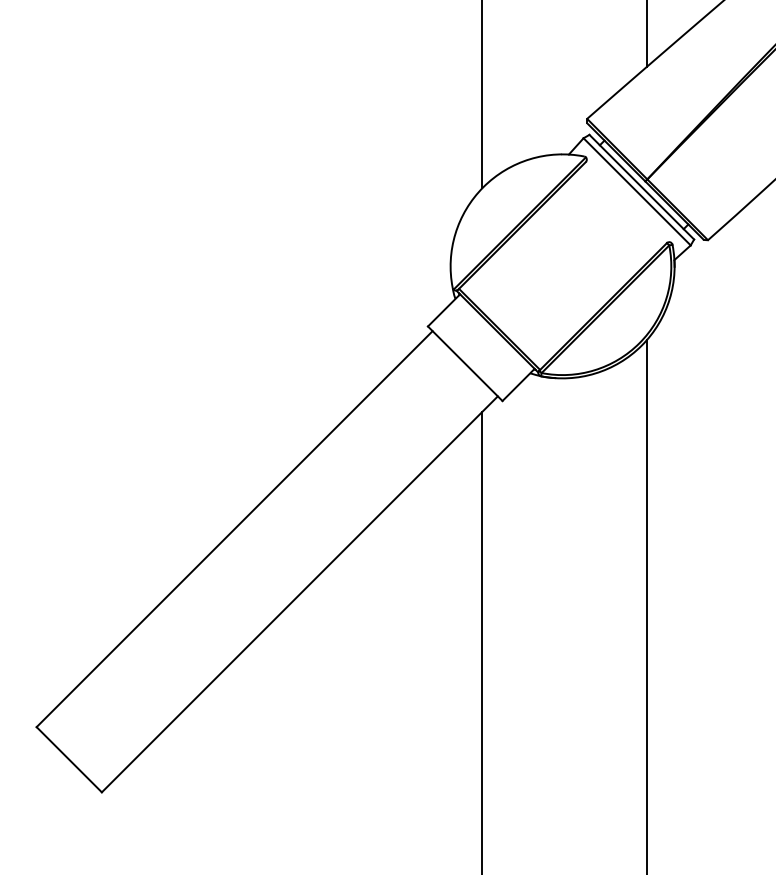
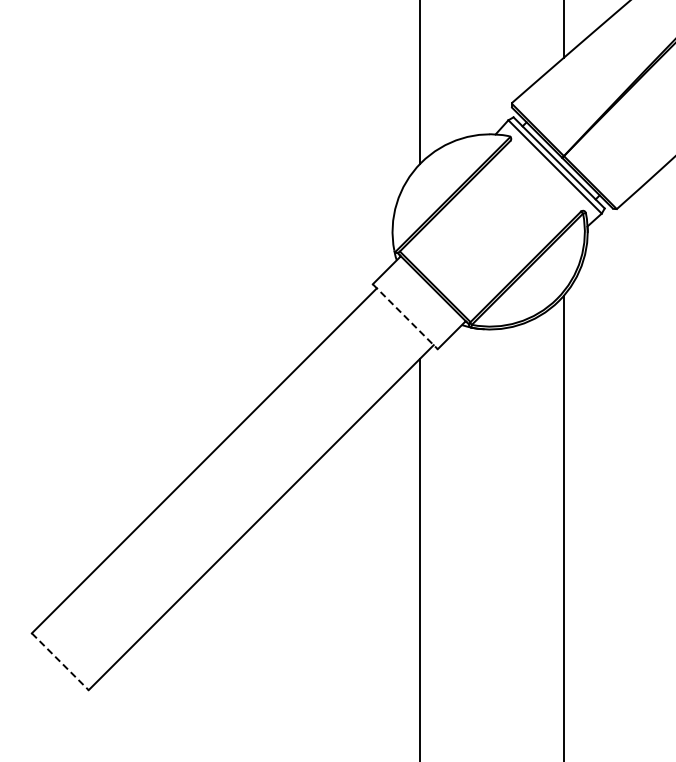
line: (465, 363) -> (405, 316), solid -> dashed
line: (69, 760) -> (60, 662), solid -> dashed

